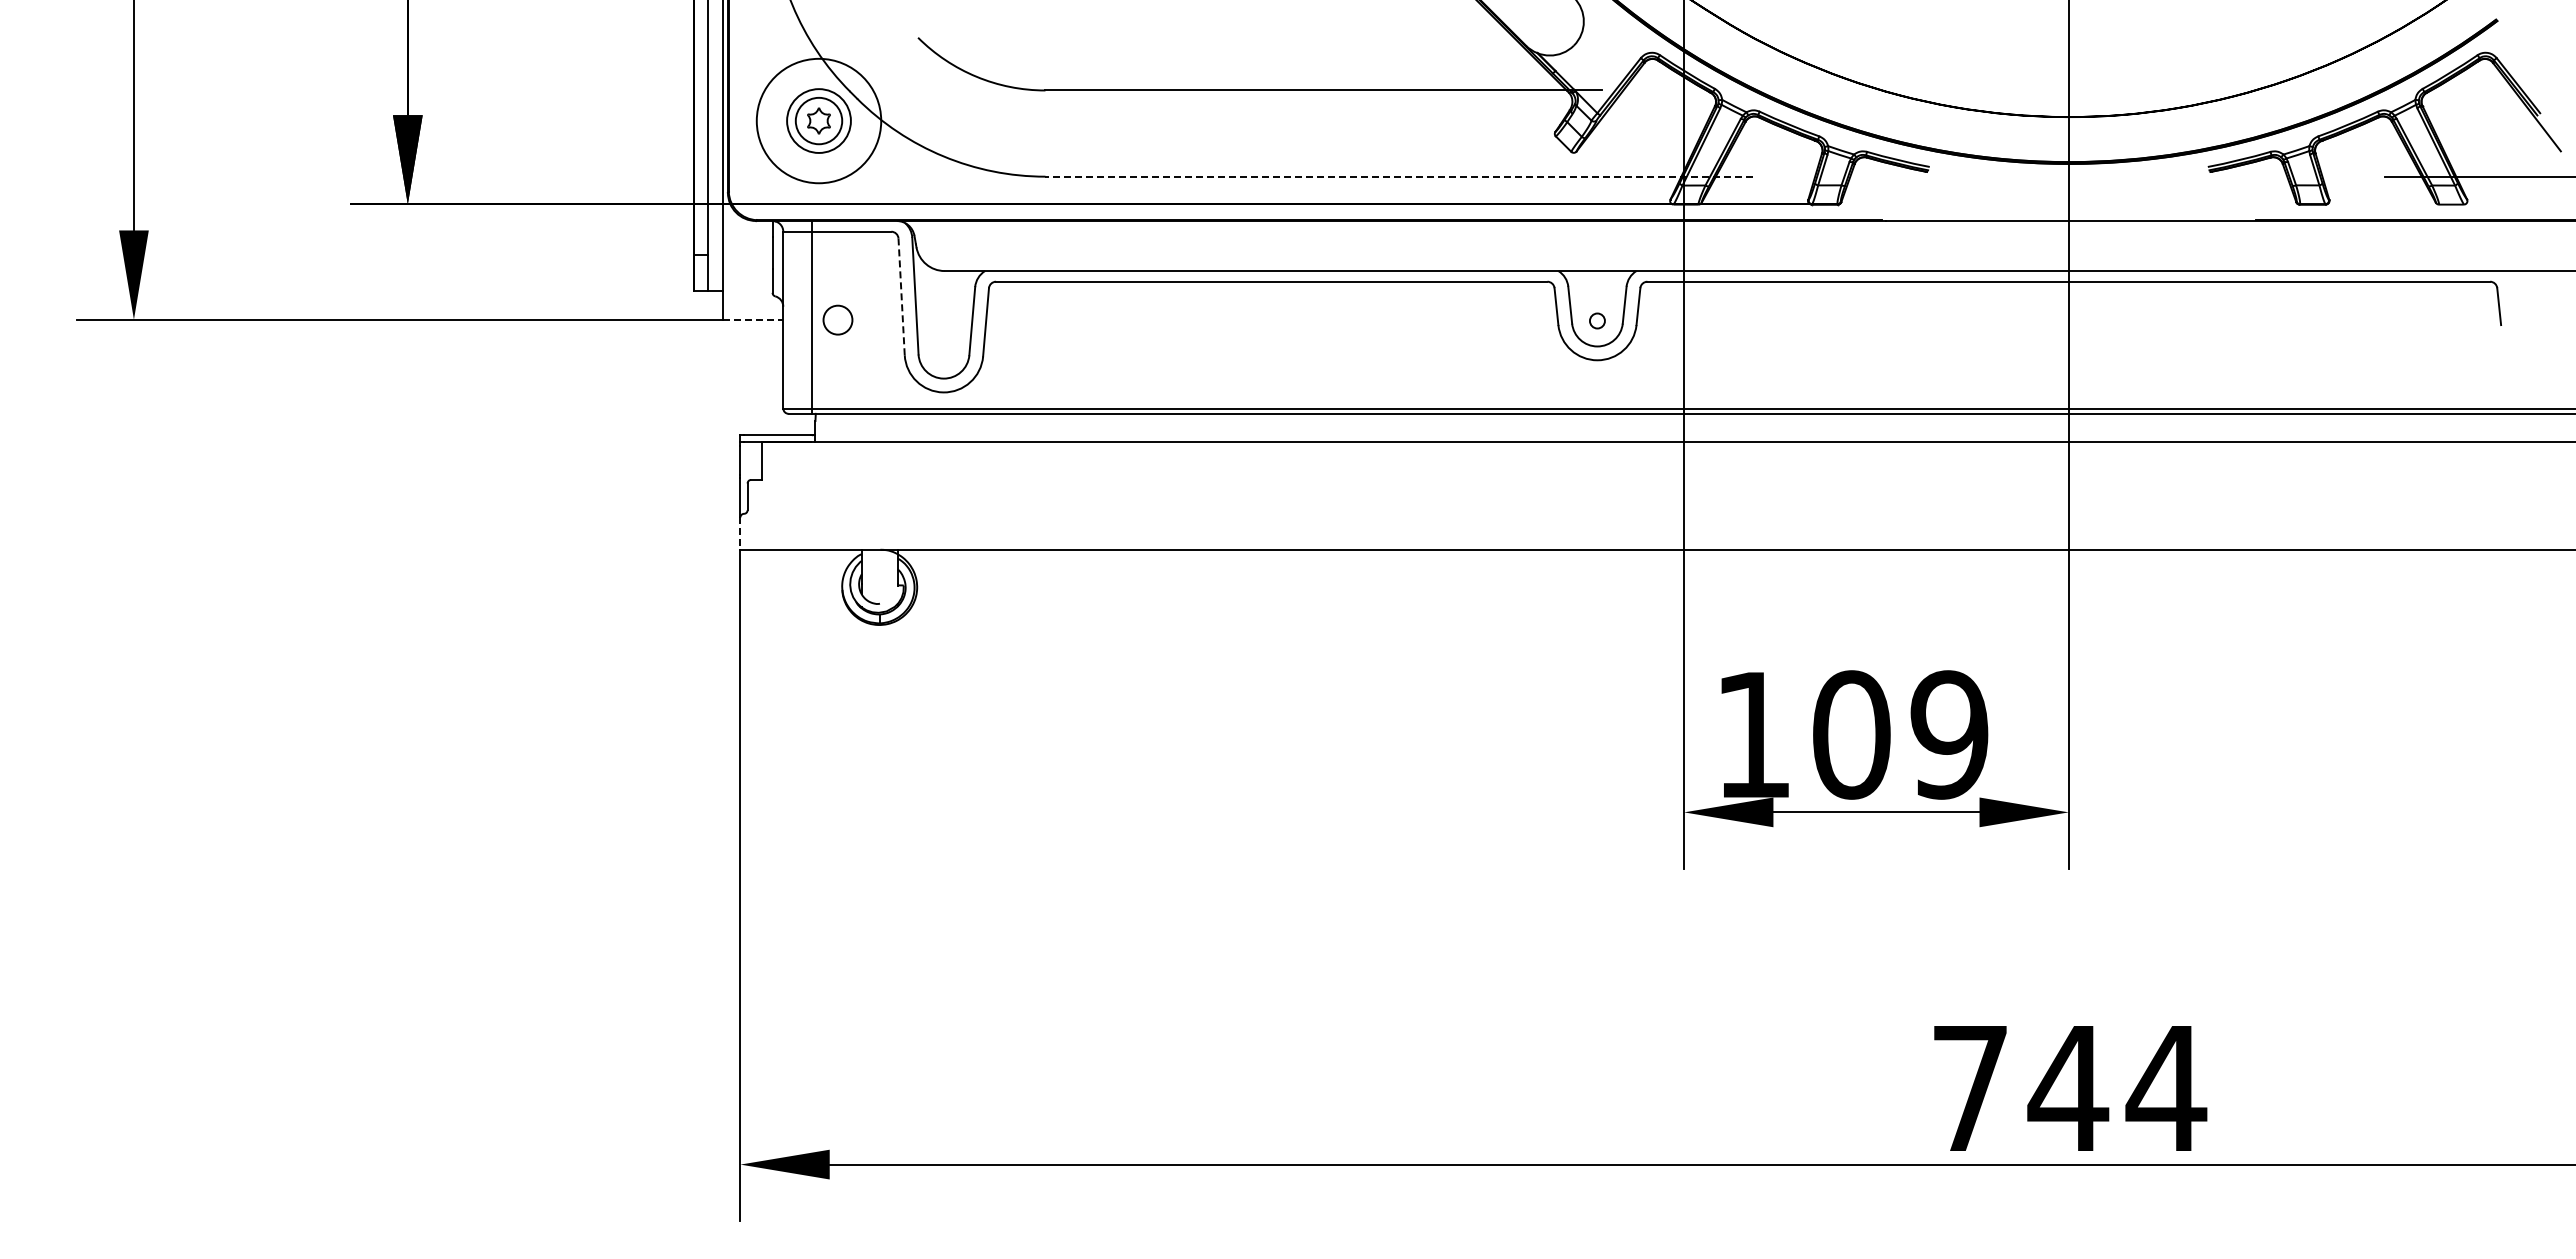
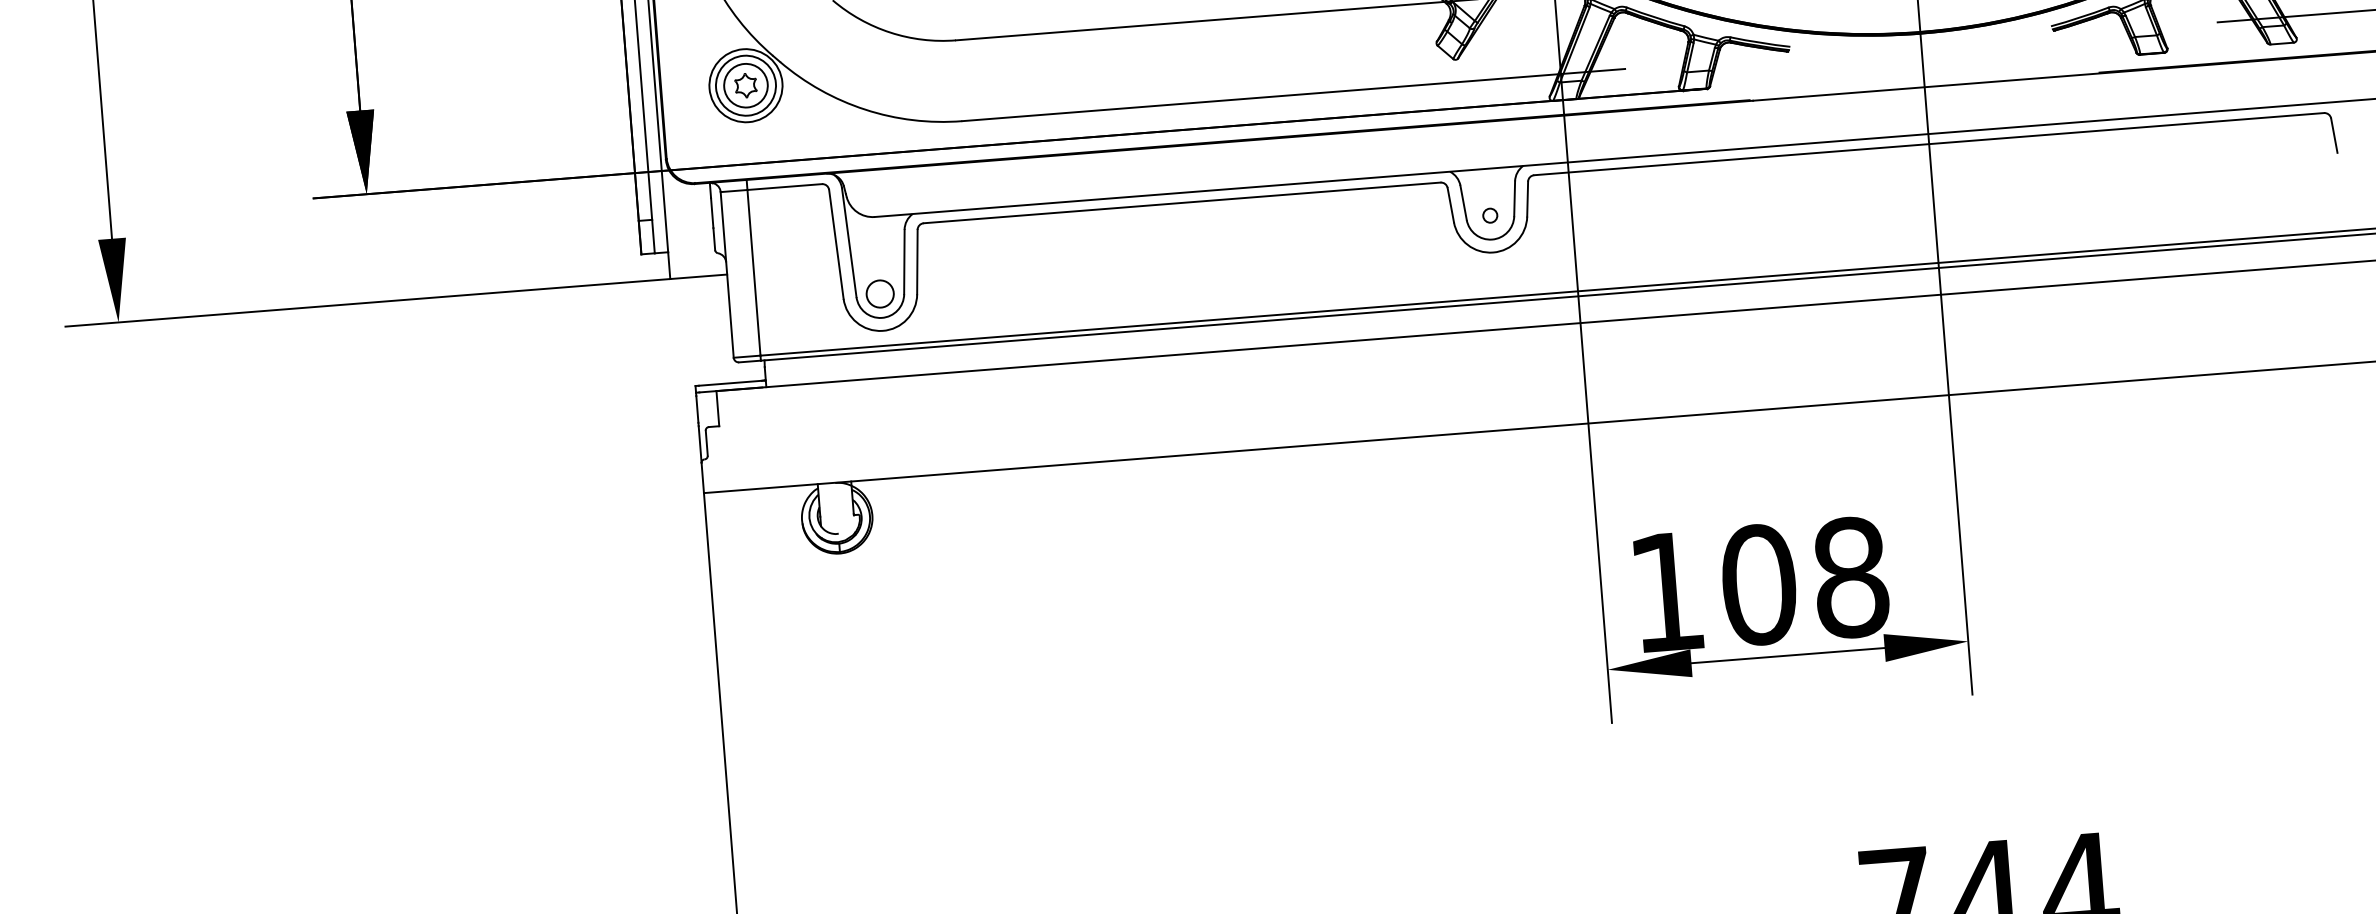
circle: (818, 120) -> (745, 85), size x0.62
line: (1399, 176) -> (1294, 94), dashed -> solid
line: (901, 296) -> (836, 244), dashed -> solid
line: (753, 319) -> (699, 276), dashed -> solid
circle: (837, 319) -> (879, 293), moved
line: (740, 533) -> (702, 478), dashed -> solid
text: (1949, 734) -> (1850, 577), 109 -> 108

